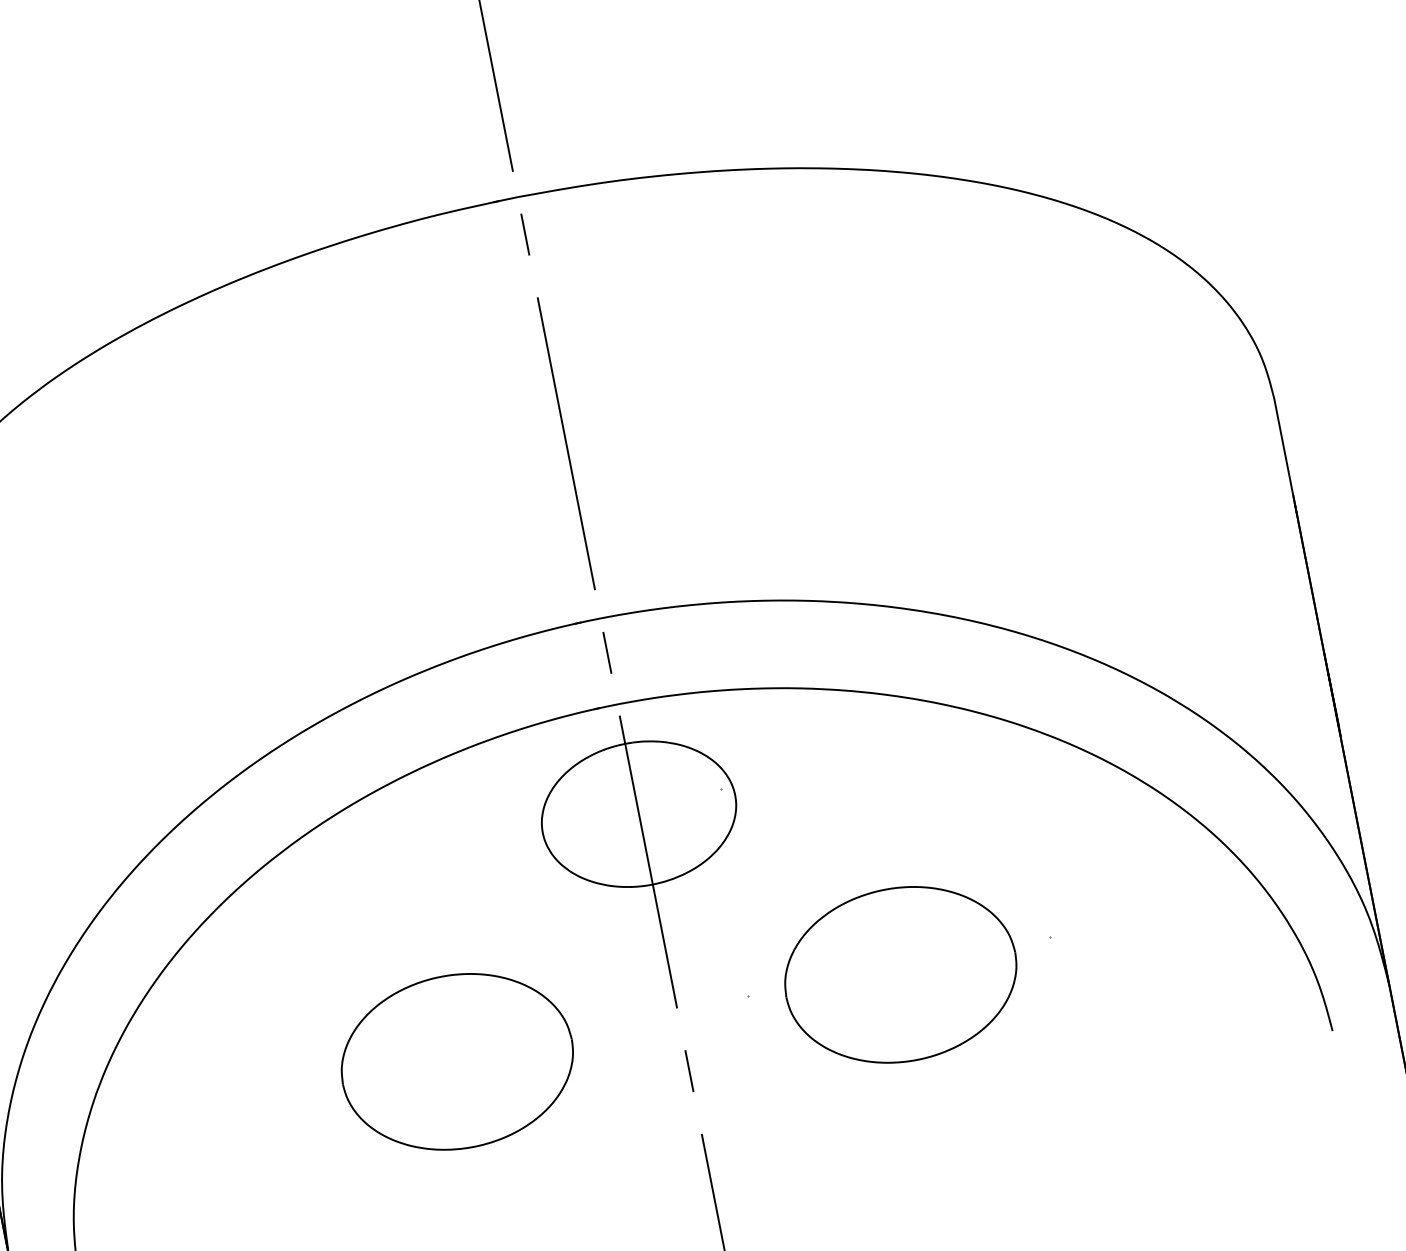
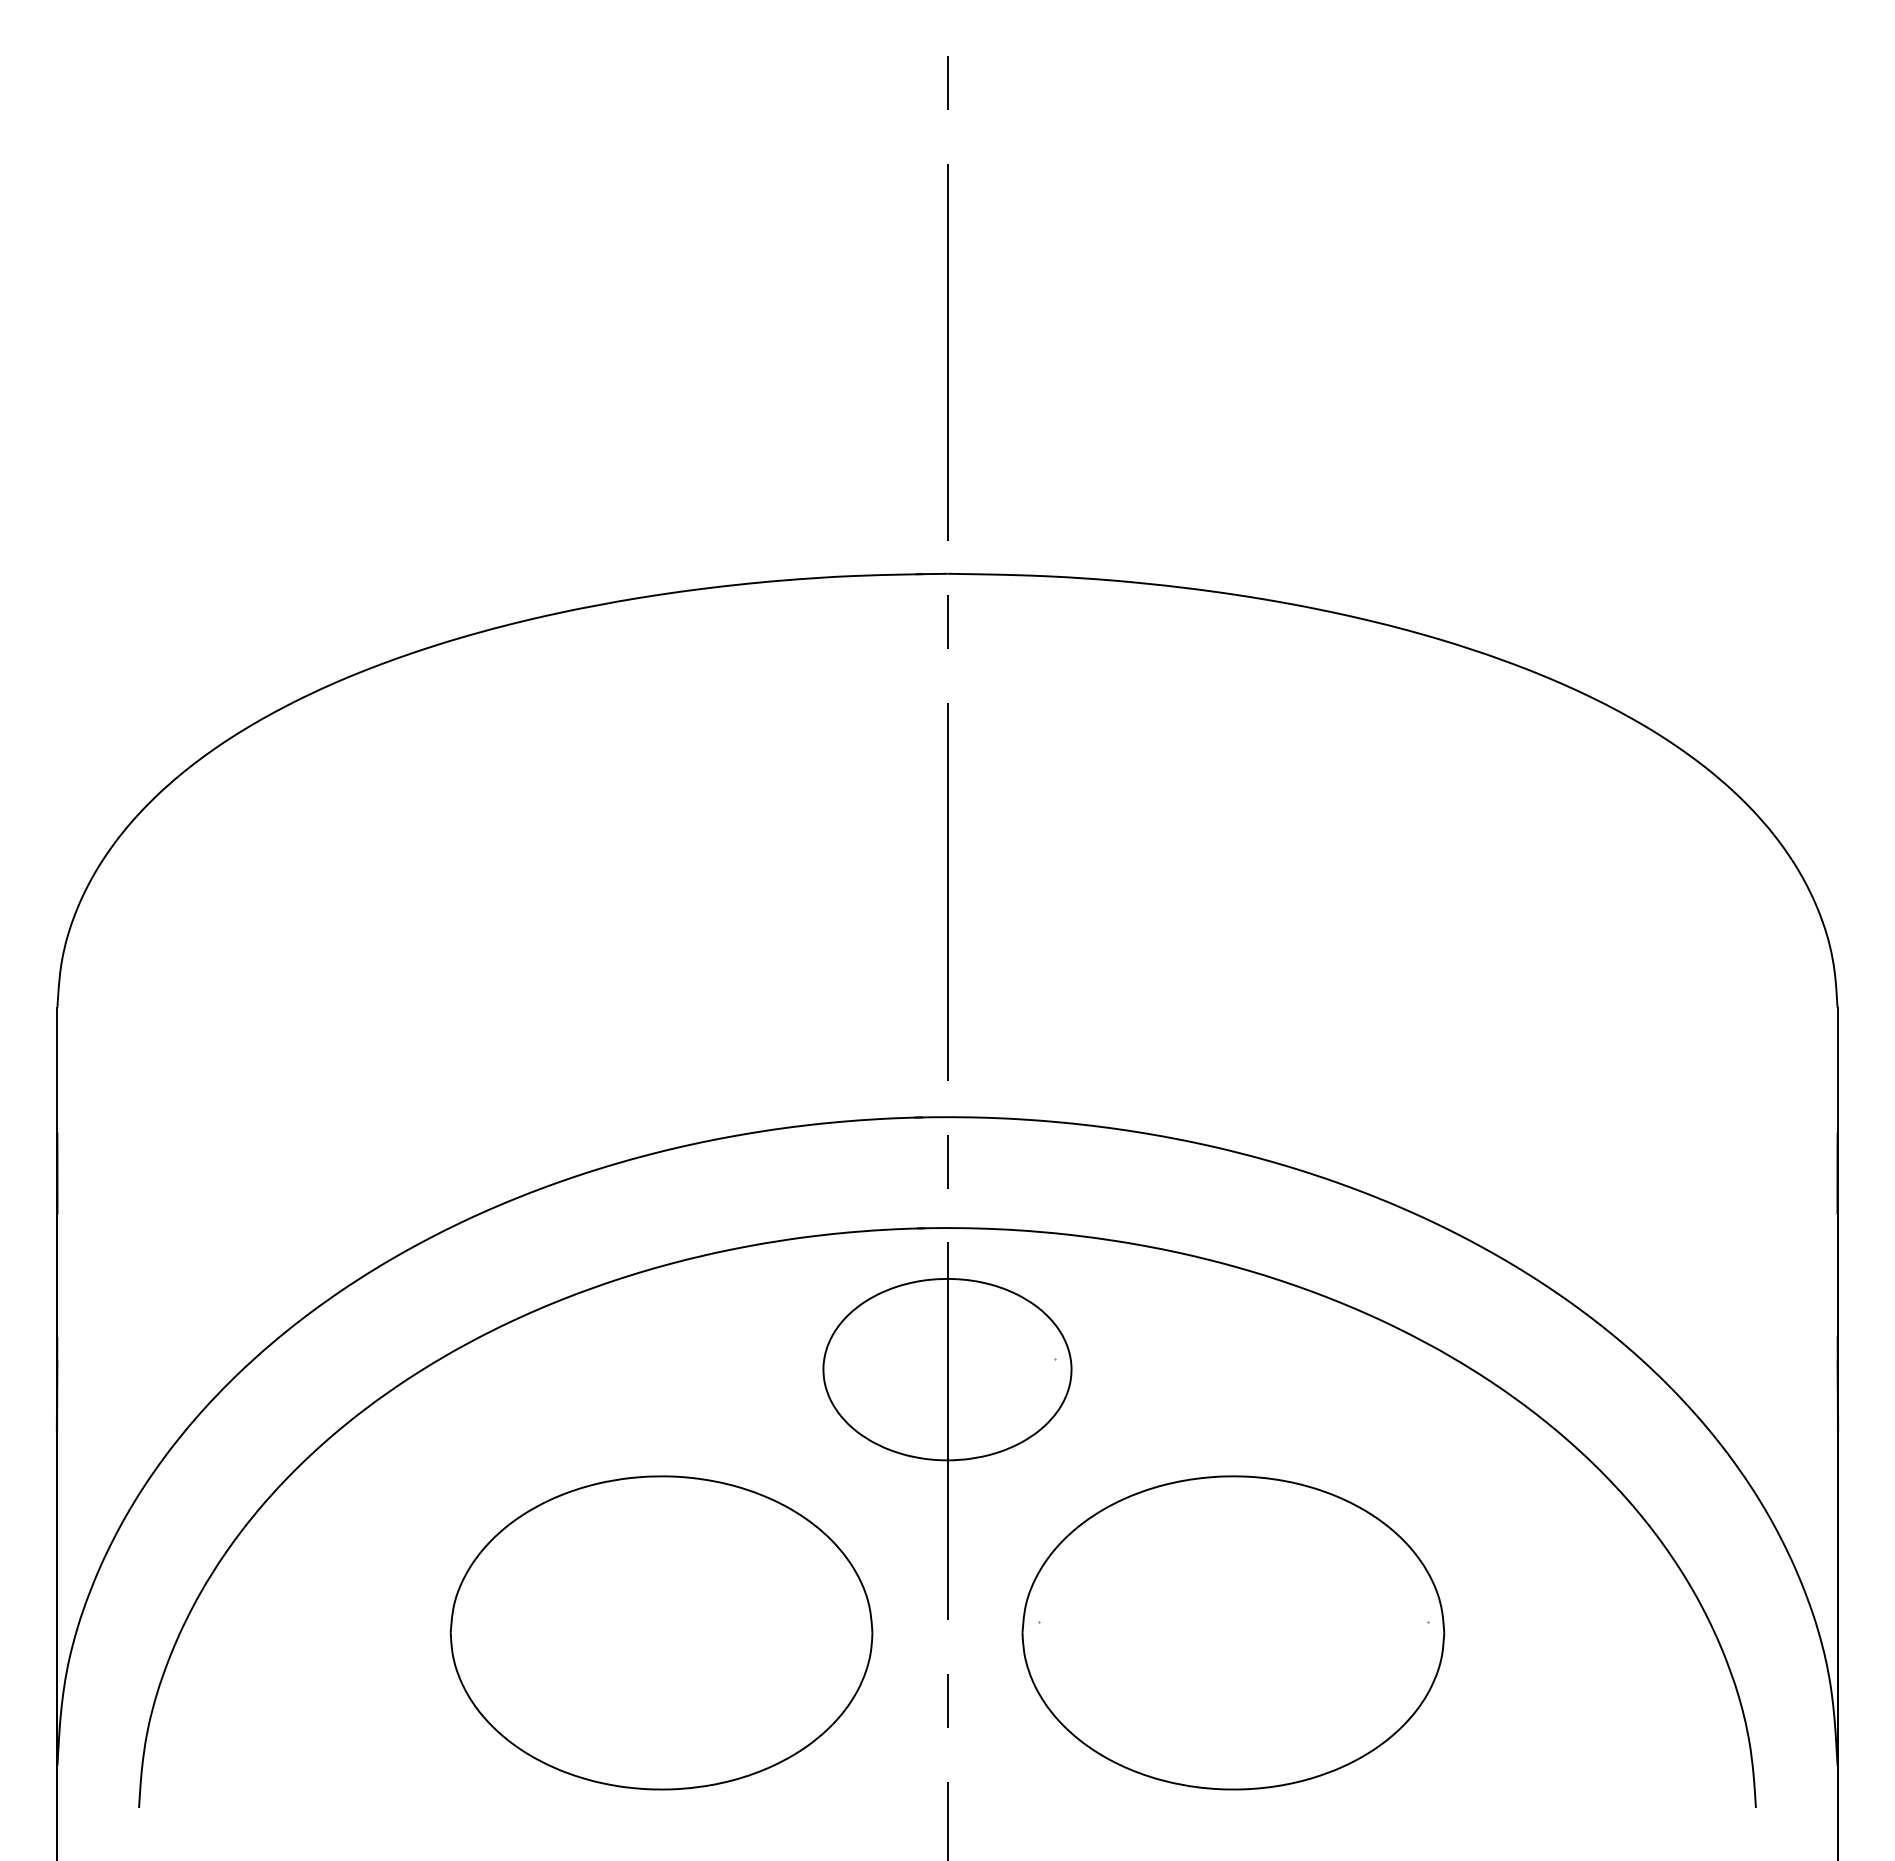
part: (900, 974) -> (1233, 1632), size x1.43
part: (457, 1061) -> (661, 1632), size x1.43

